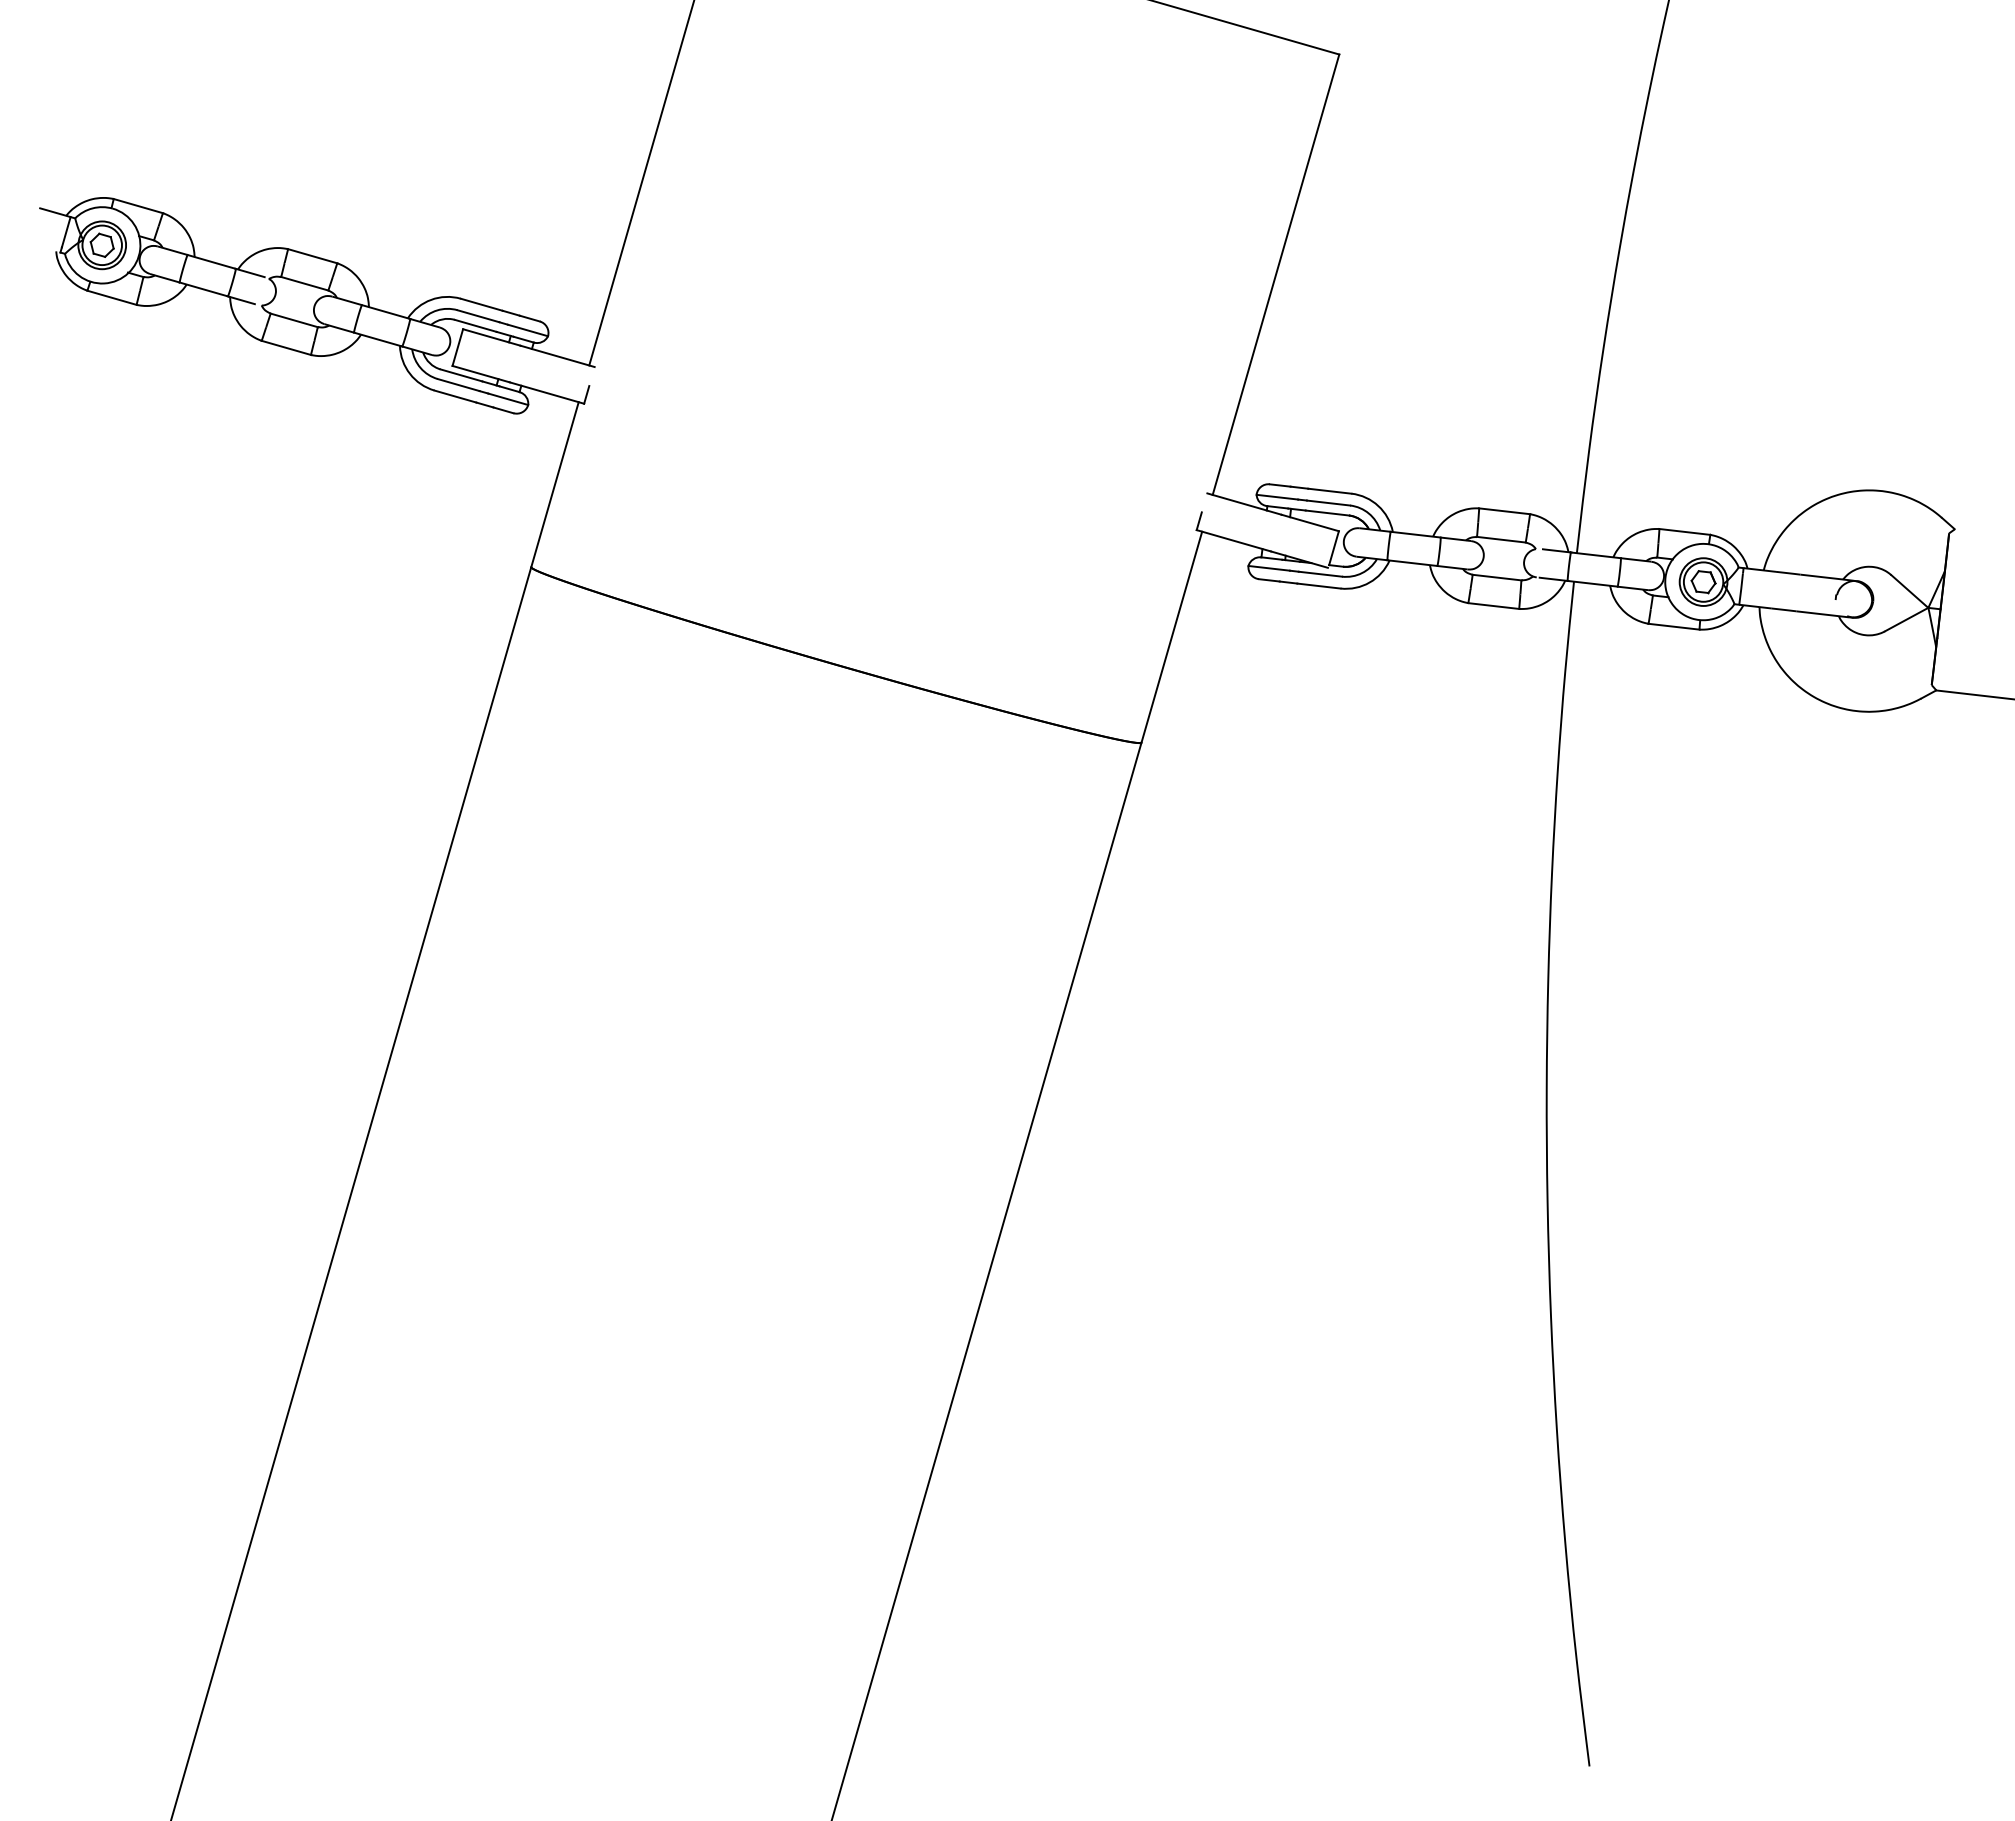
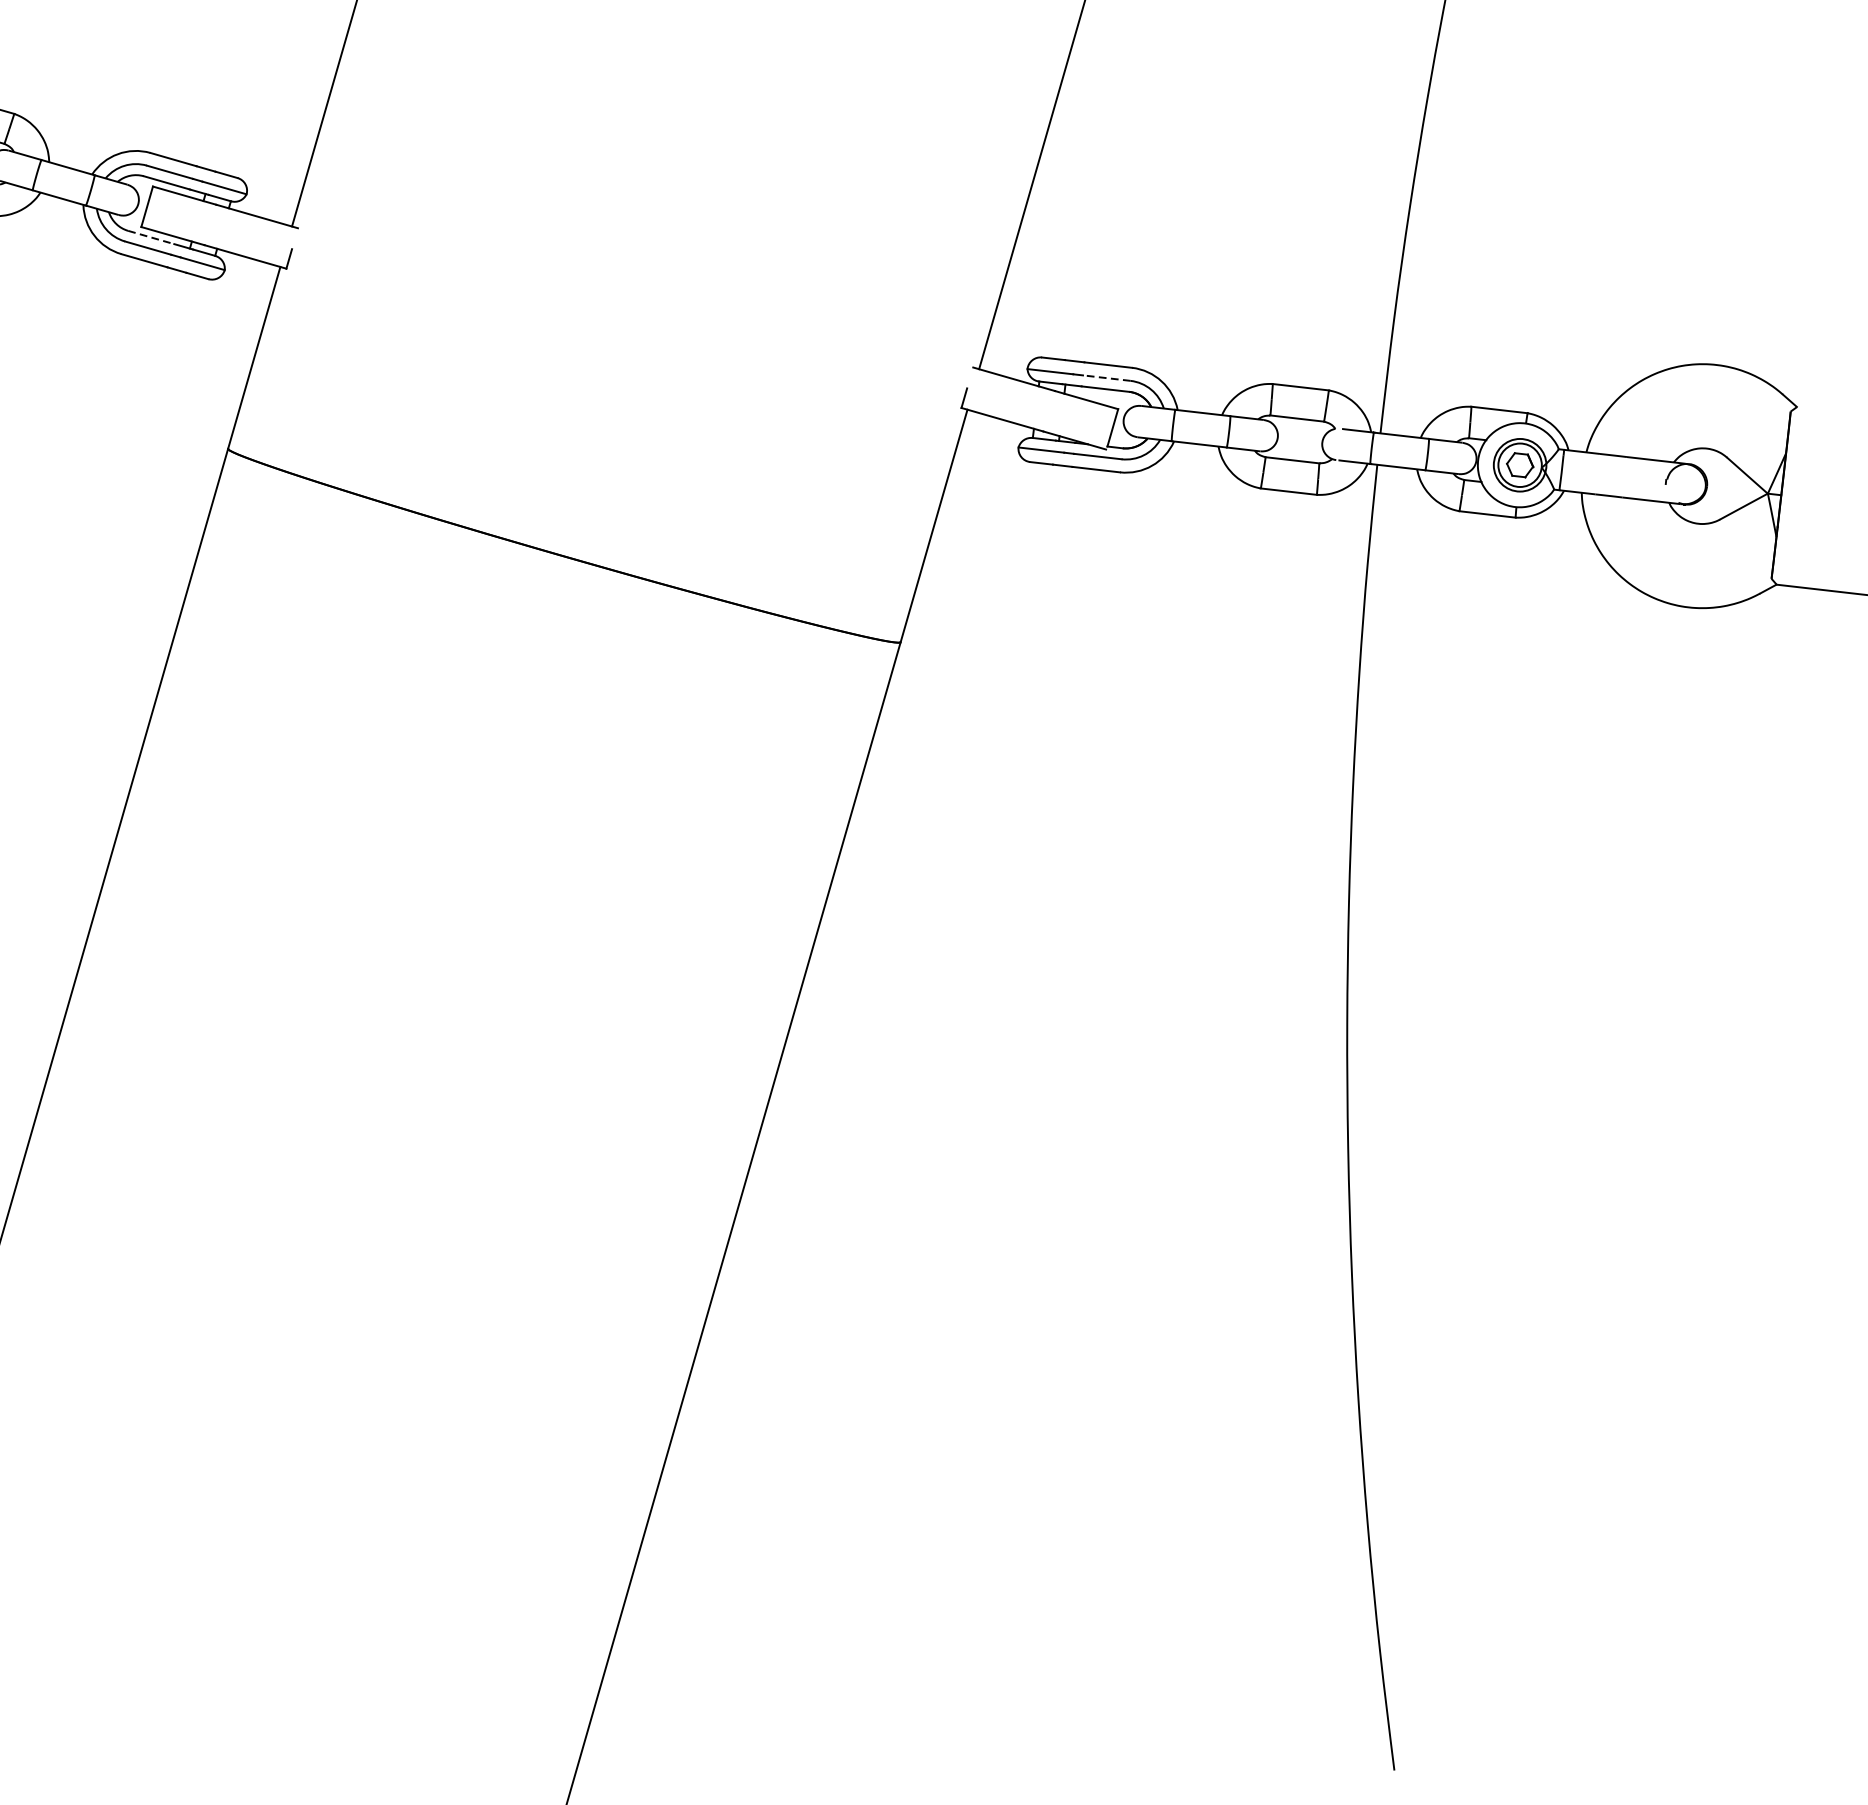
line: (461, 375) -> (151, 237), solid -> dashed
line: (1328, 503) -> (1106, 378), solid -> dashed

